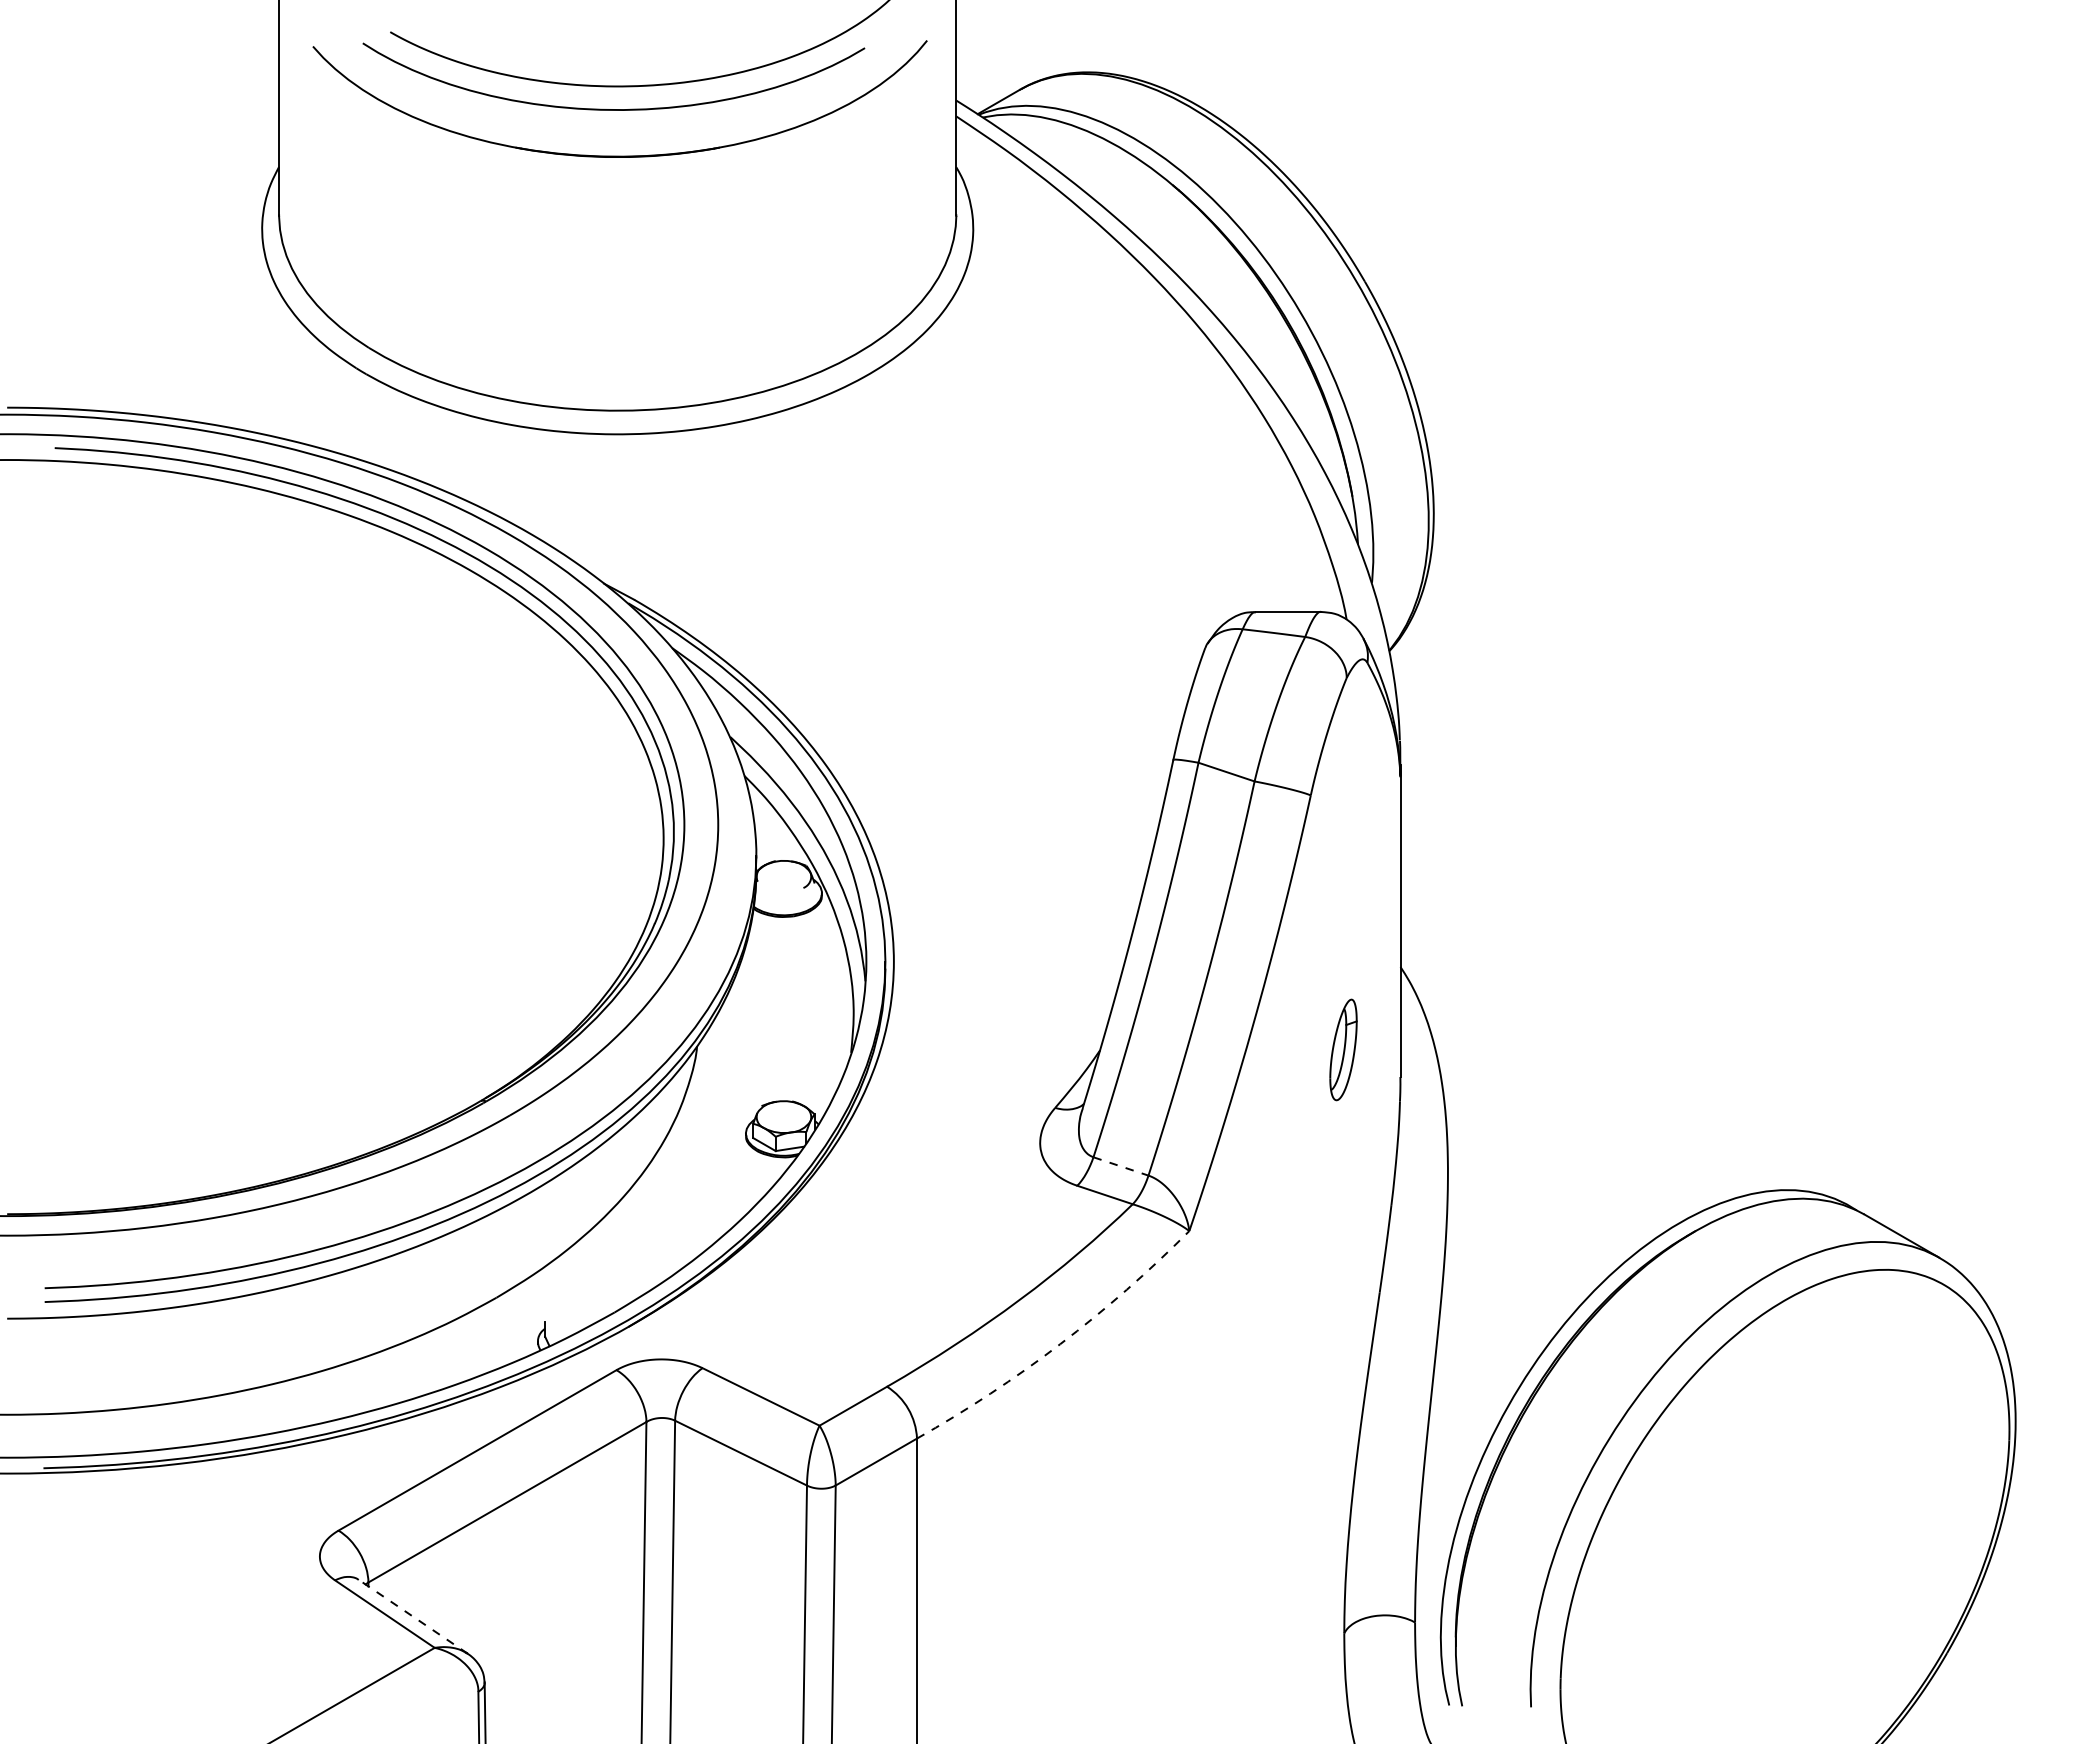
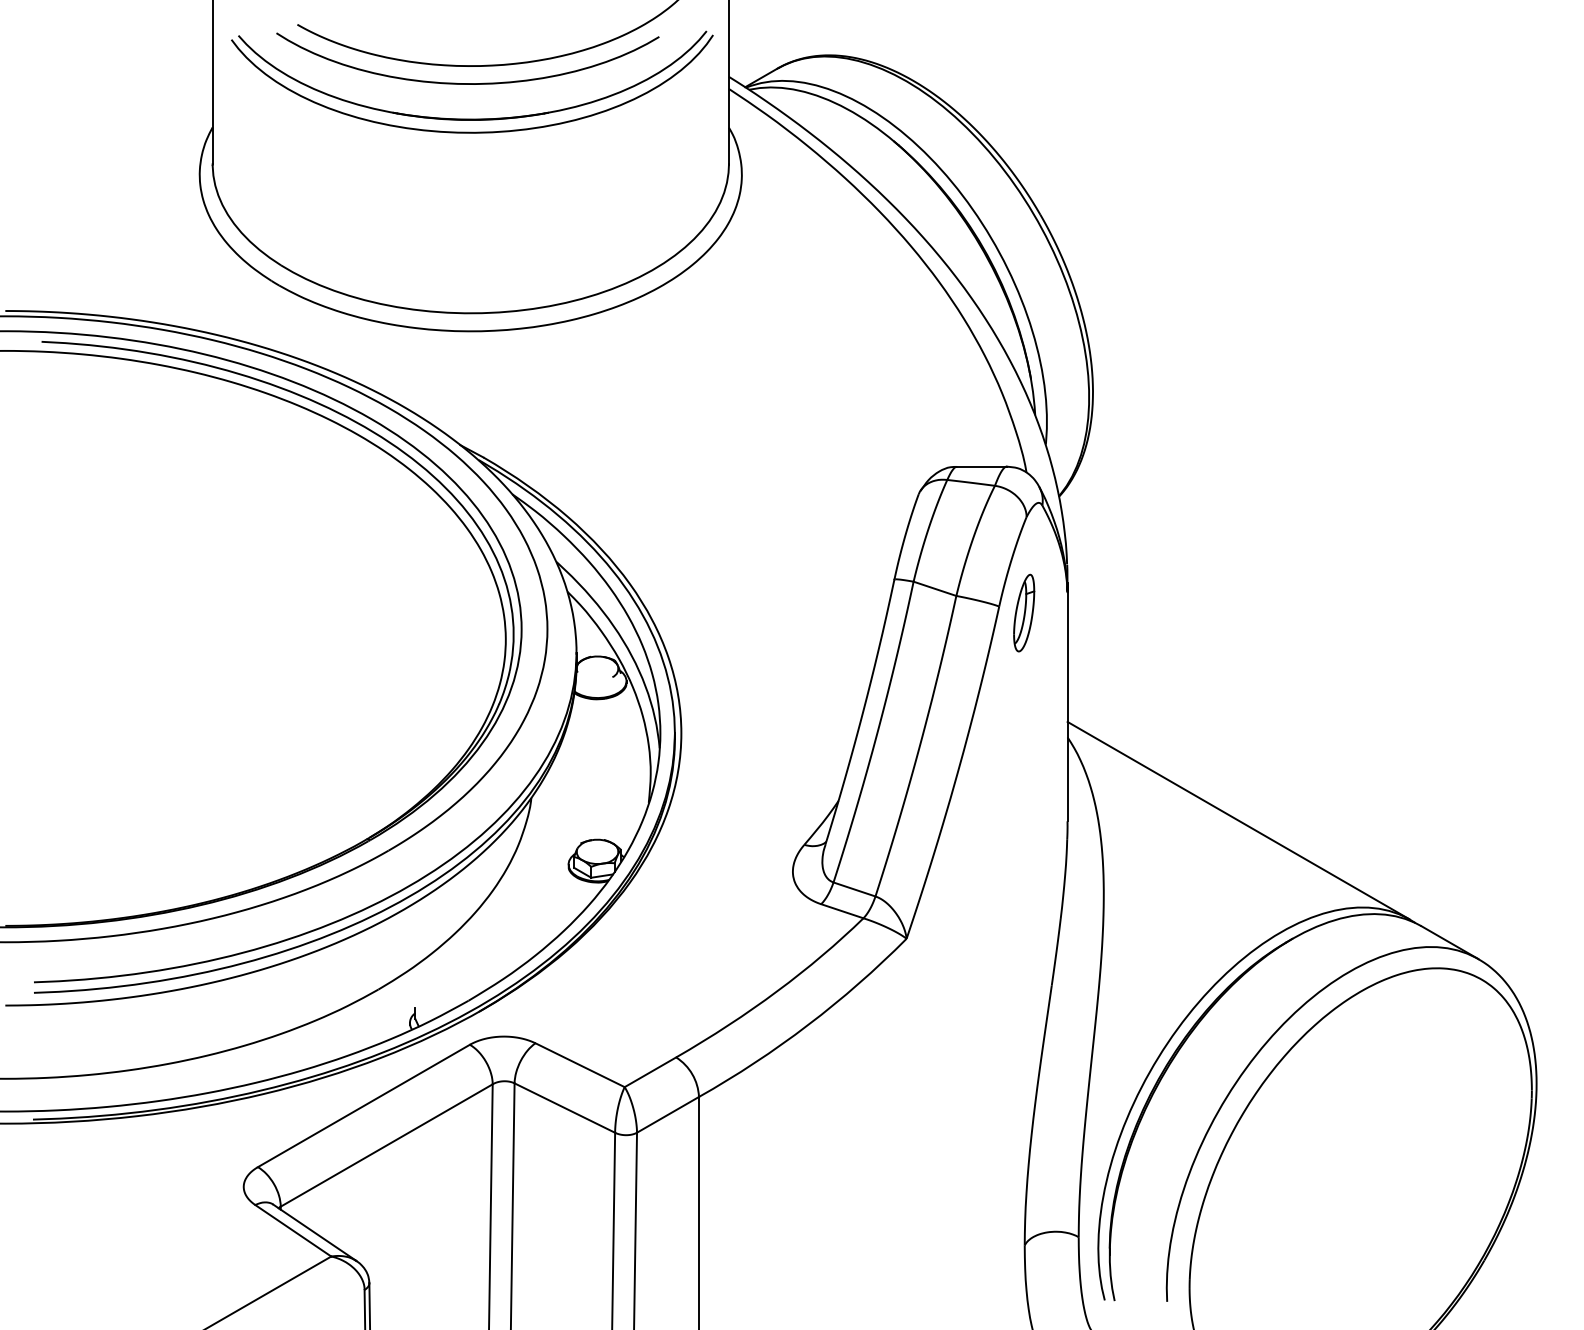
curve: (628, 172) -> (479, 131), added
part: (1343, 1049) -> (1024, 612), moved
line: (1624, 1075) -> (1238, 820), added
line: (1120, 1166) -> (854, 889), dashed -> solid
arc: (1060, 1344) -> (808, 1025), dashed -> solid
line: (413, 1616) -> (315, 1232), dashed -> solid

